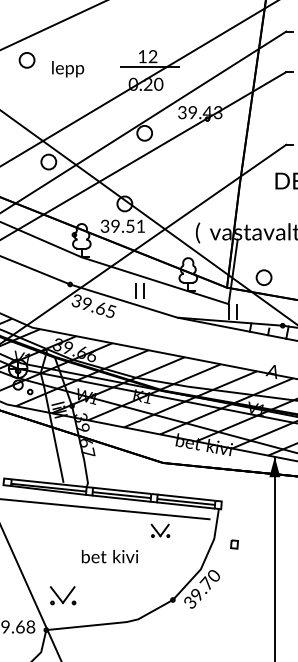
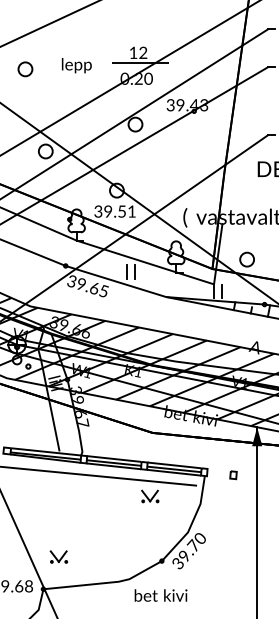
circle: (27, 60) -> (25, 69), moved
text: (67, 69) -> (76, 65), moved
part: (234, 544) -> (233, 475), moved
text: (109, 556) -> (160, 595), moved
part: (62, 595) -> (58, 556), size x0.71

